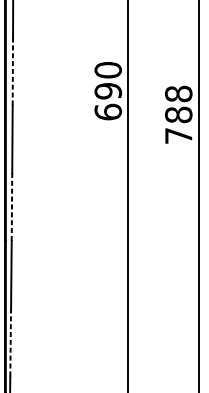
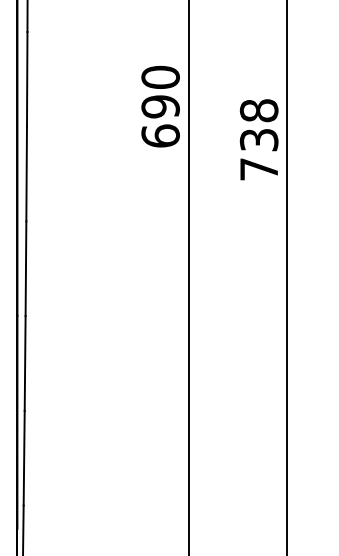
line: (13, 70) -> (27, 78), dashed -> solid
text: (178, 114) -> (259, 139), 788 -> 738
line: (11, 206) -> (25, 268), dashed -> solid
line: (10, 342) -> (24, 457), dashed -> solid

